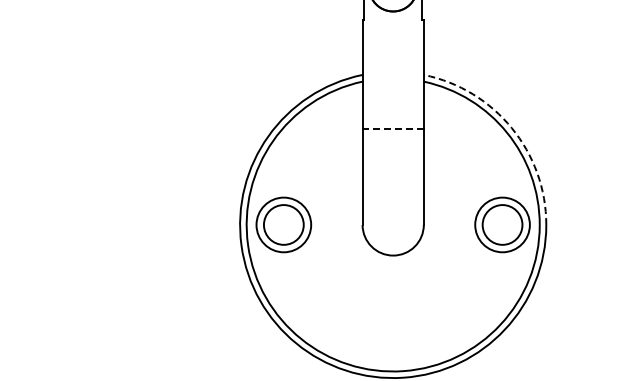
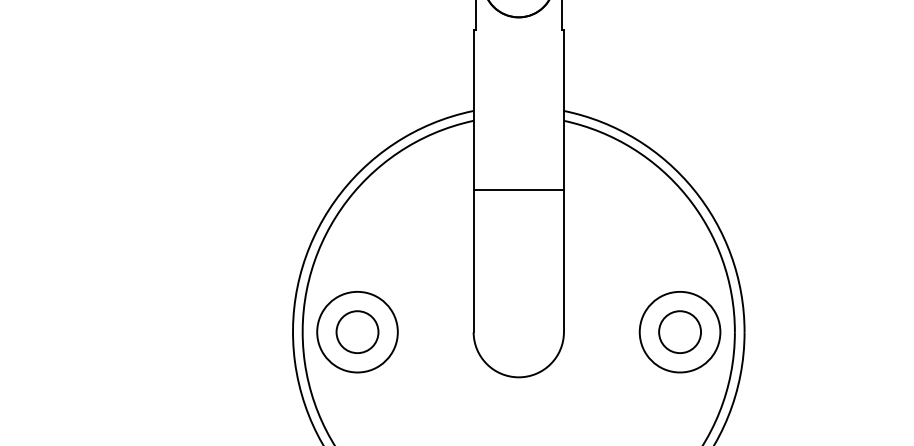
line: (393, 128) -> (519, 189), dashed -> solid
arc: (511, 128) -> (693, 189), dashed -> solid
circle: (283, 224) -> (356, 331), size x0.71
circle: (502, 224) -> (679, 331), size x0.71

